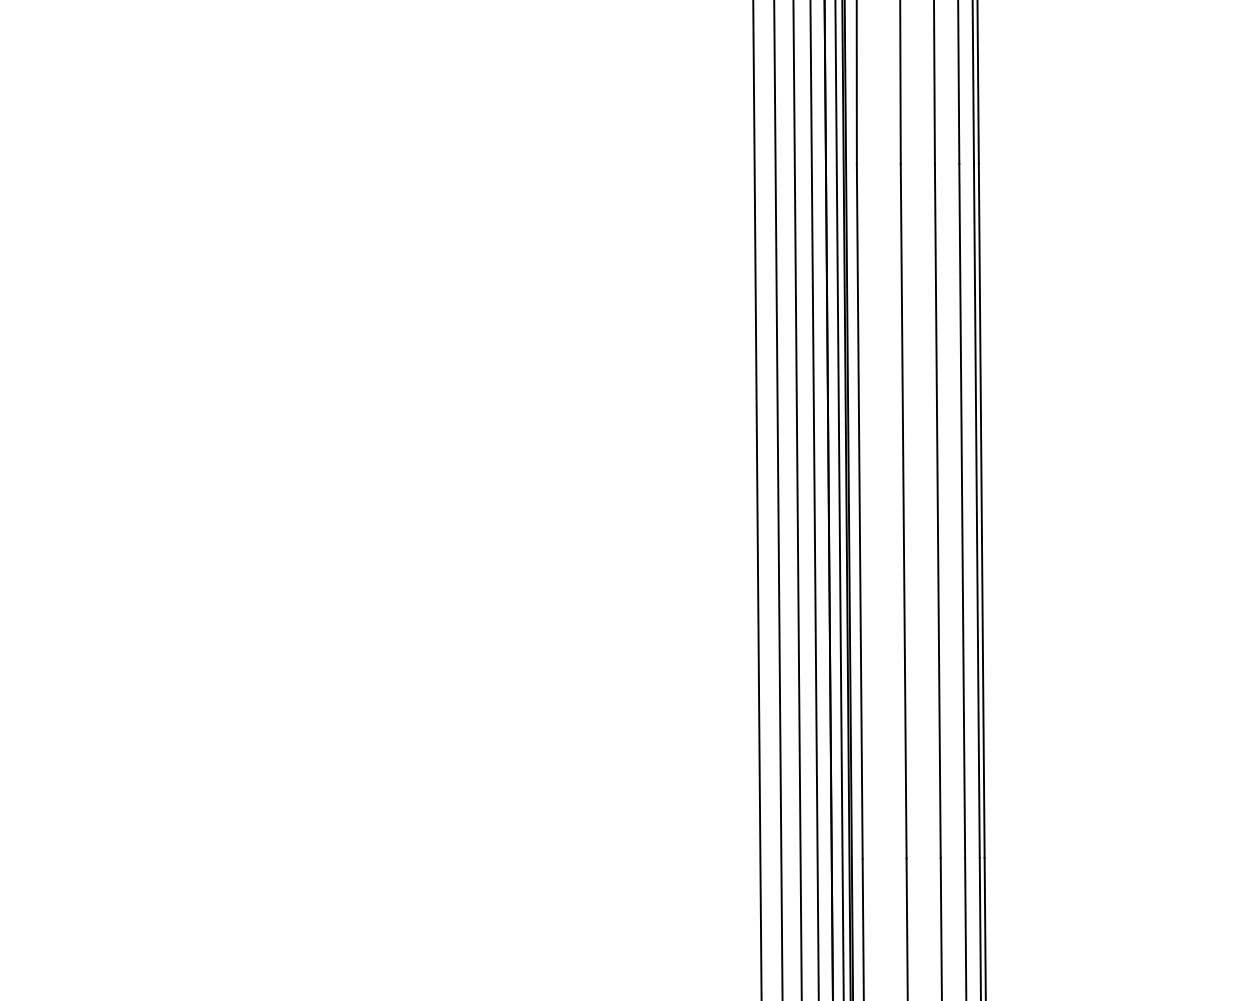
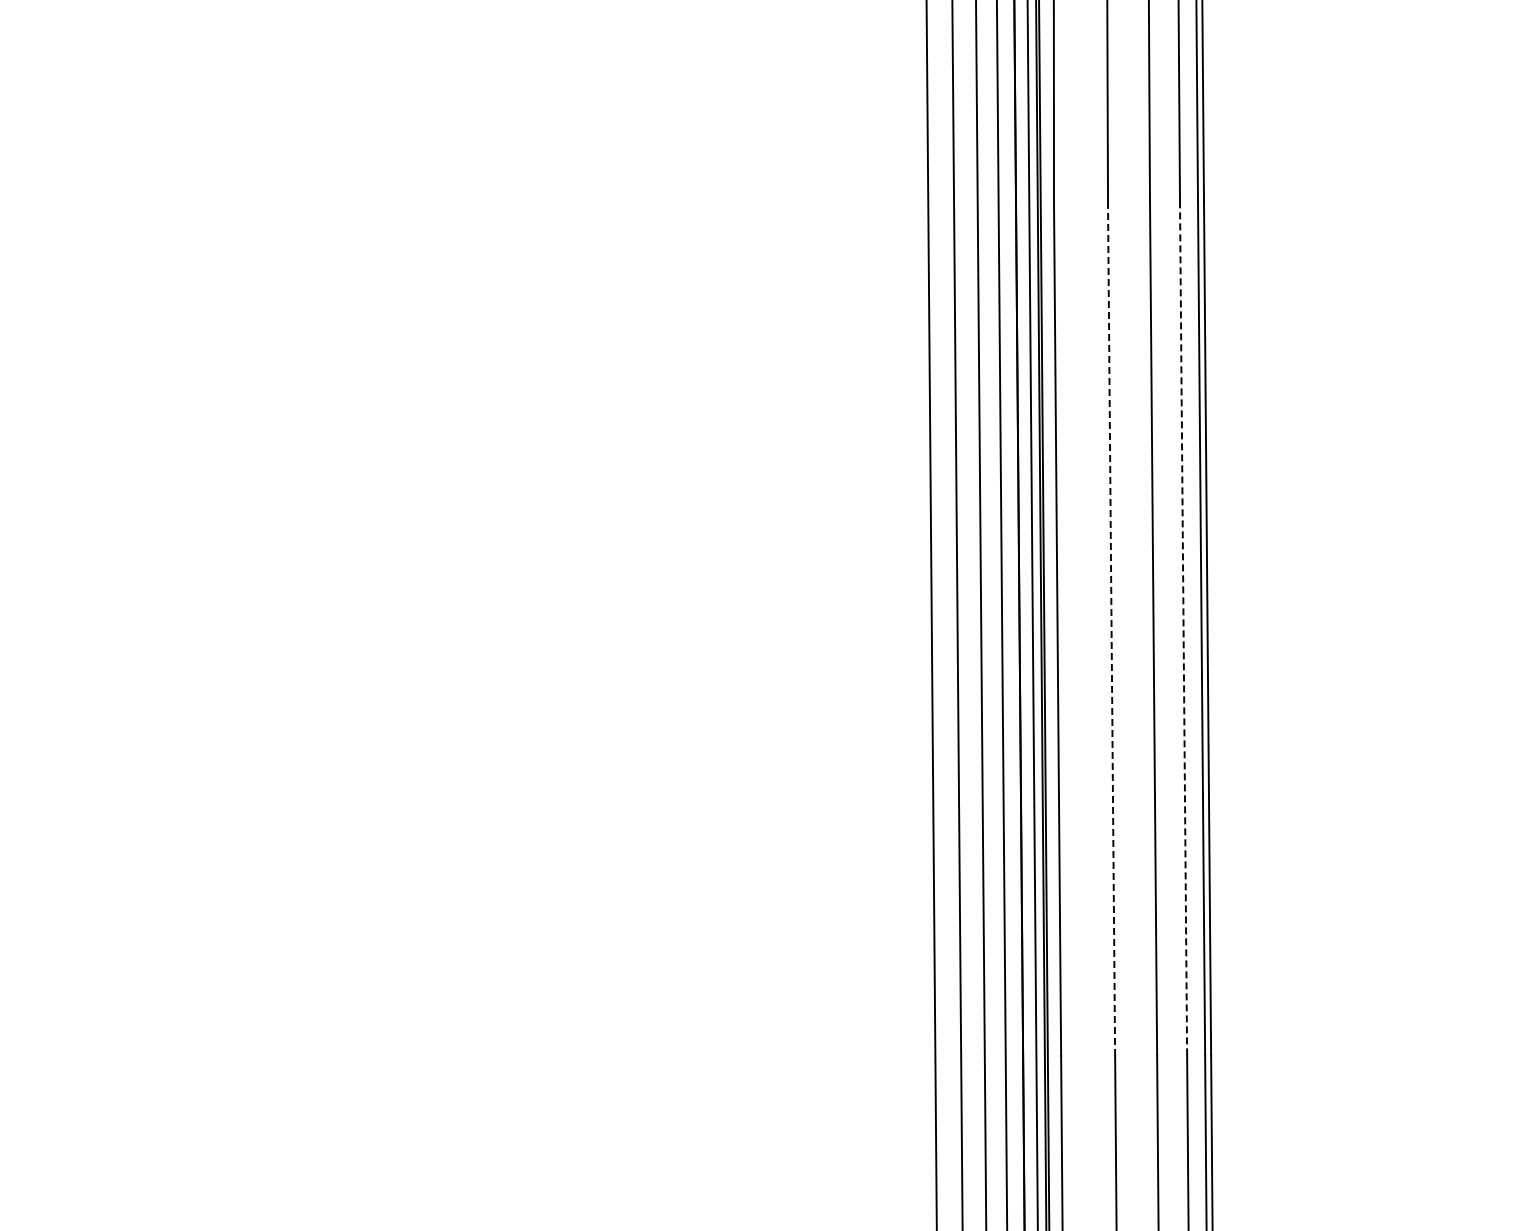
line: (903, 511) -> (1111, 628), solid -> dashed
line: (962, 511) -> (1183, 628), solid -> dashed

